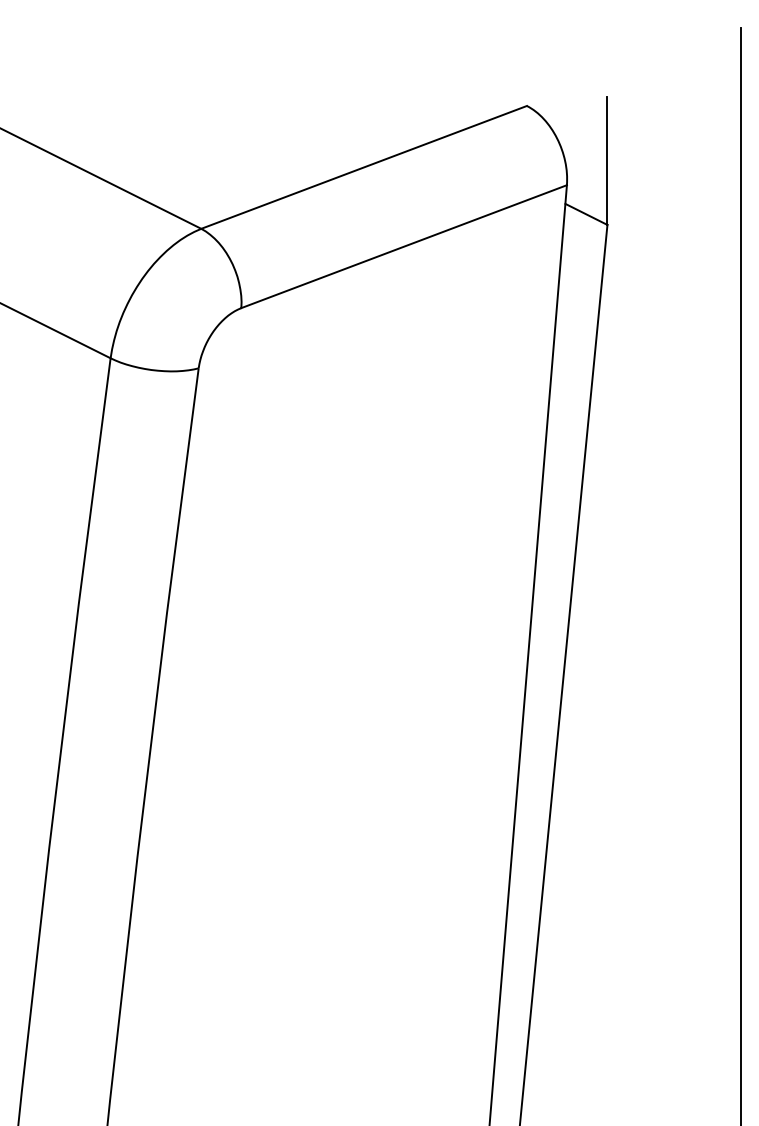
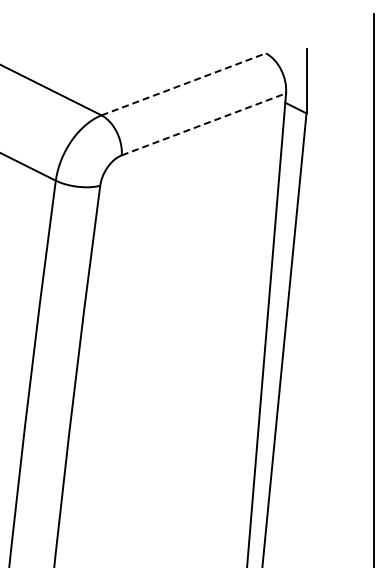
line: (363, 167) -> (183, 84), solid -> dashed
line: (403, 246) -> (203, 124), solid -> dashed

